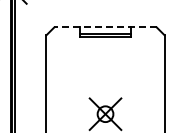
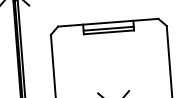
line: (105, 27) -> (108, 22), dashed -> solid

